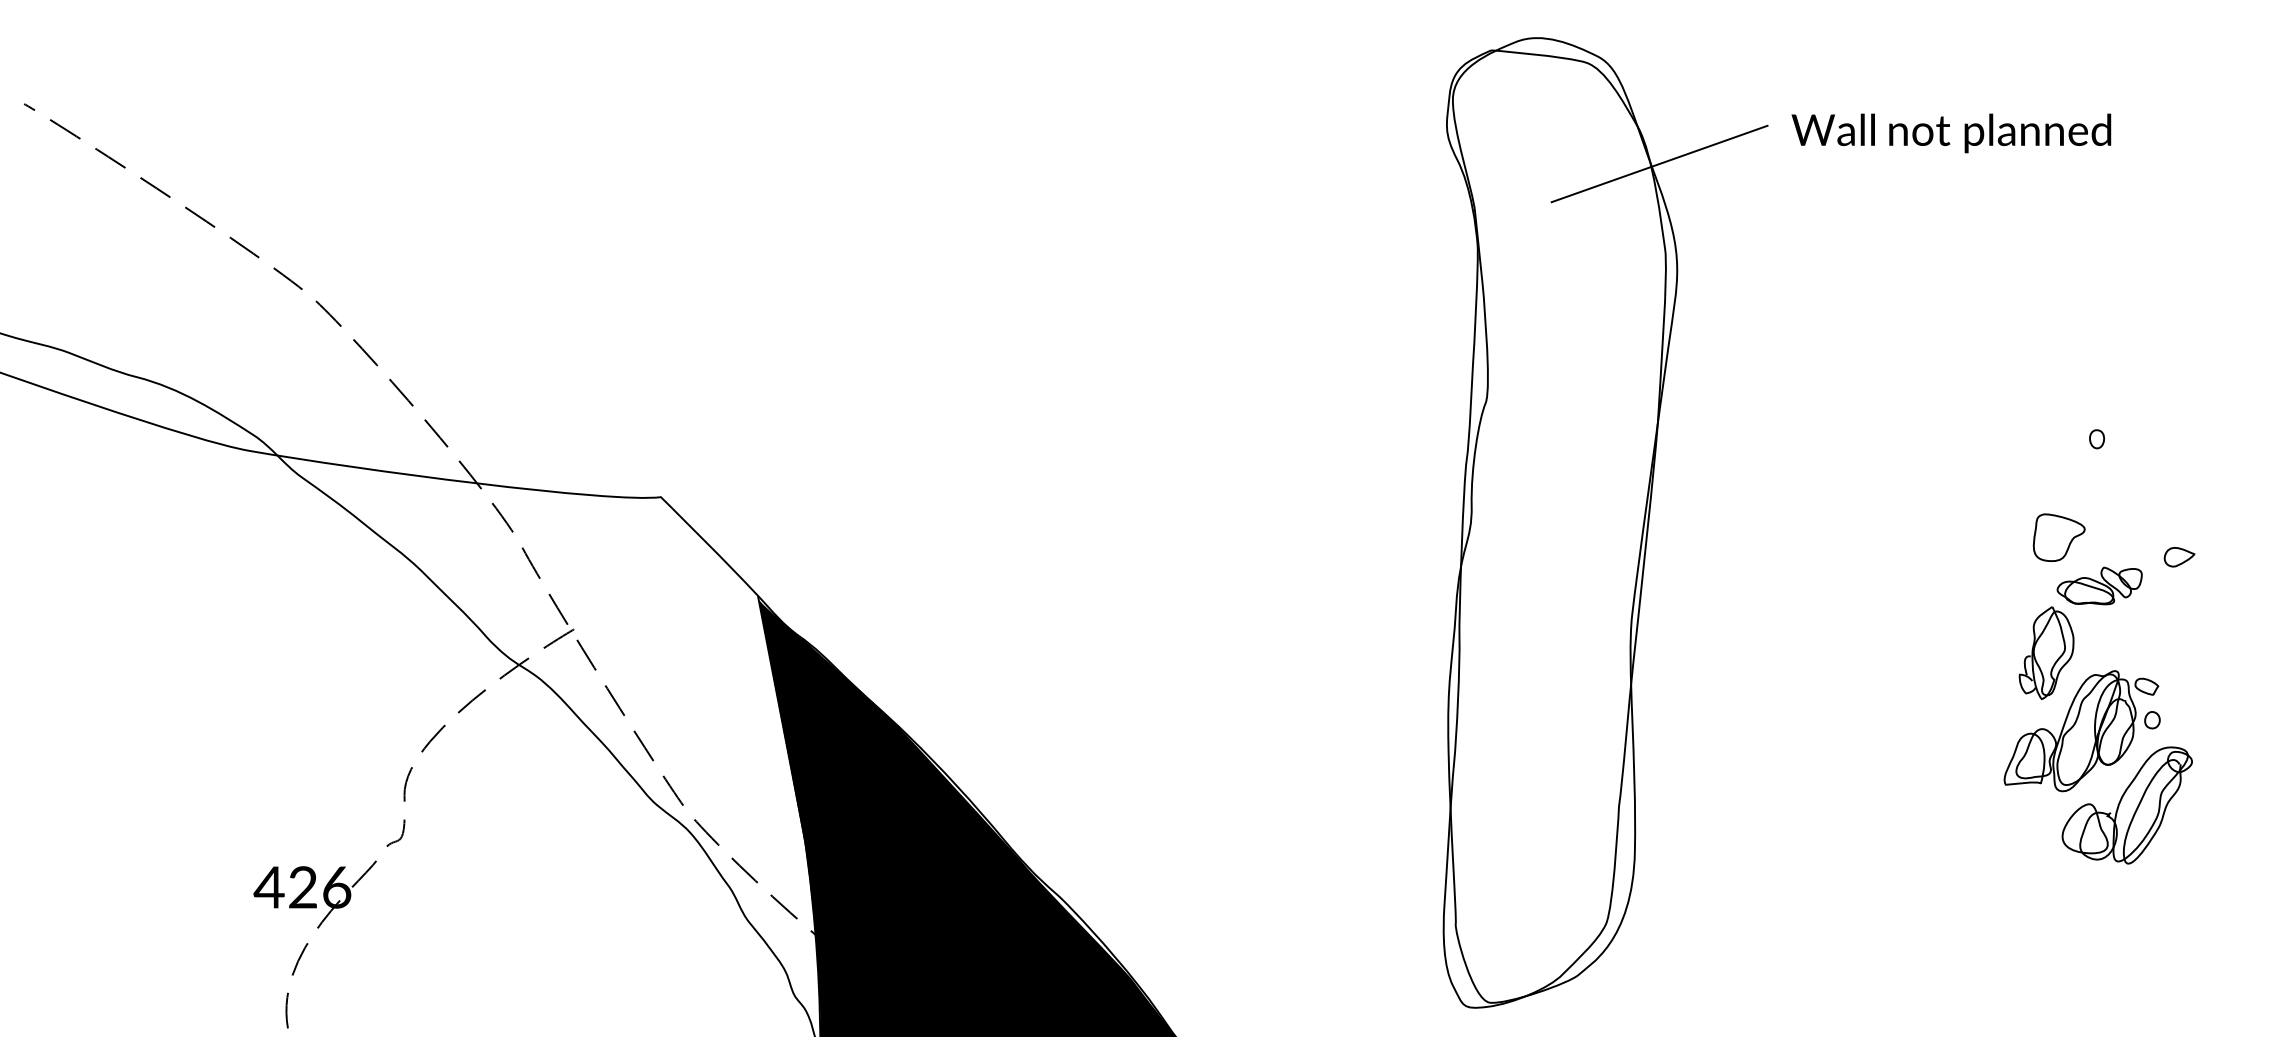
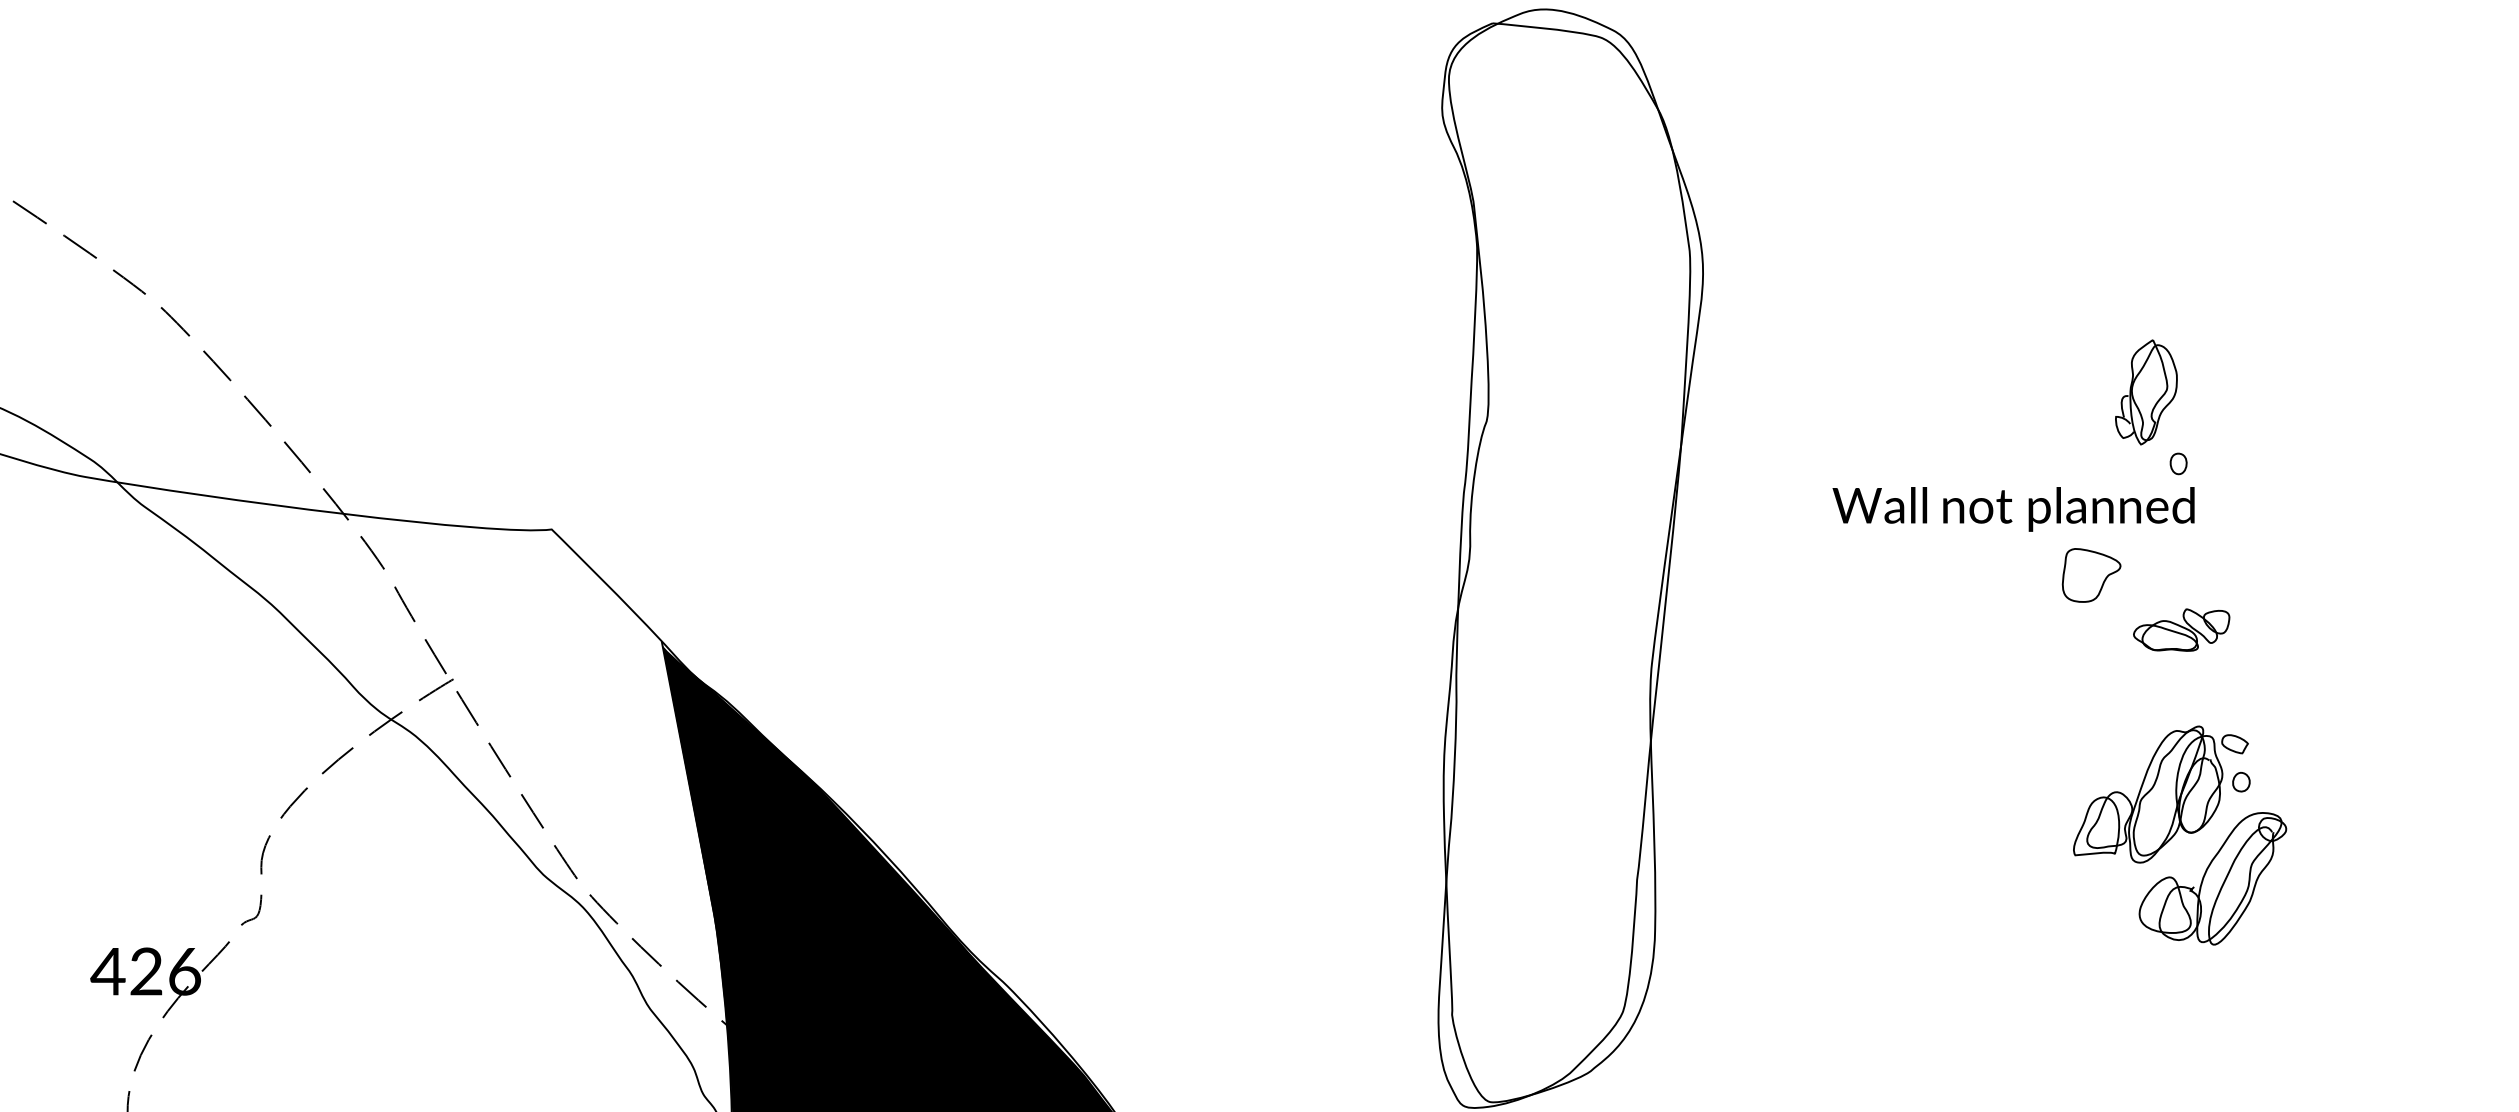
text: (1951, 133) -> (2013, 509), moved
line: (1659, 163) -> (1682, 151), removed
part: (2058, 537) -> (2090, 575), moved
part: (2179, 557) -> (2272, 597), removed
part: (2046, 653) -> (2146, 392), moved

